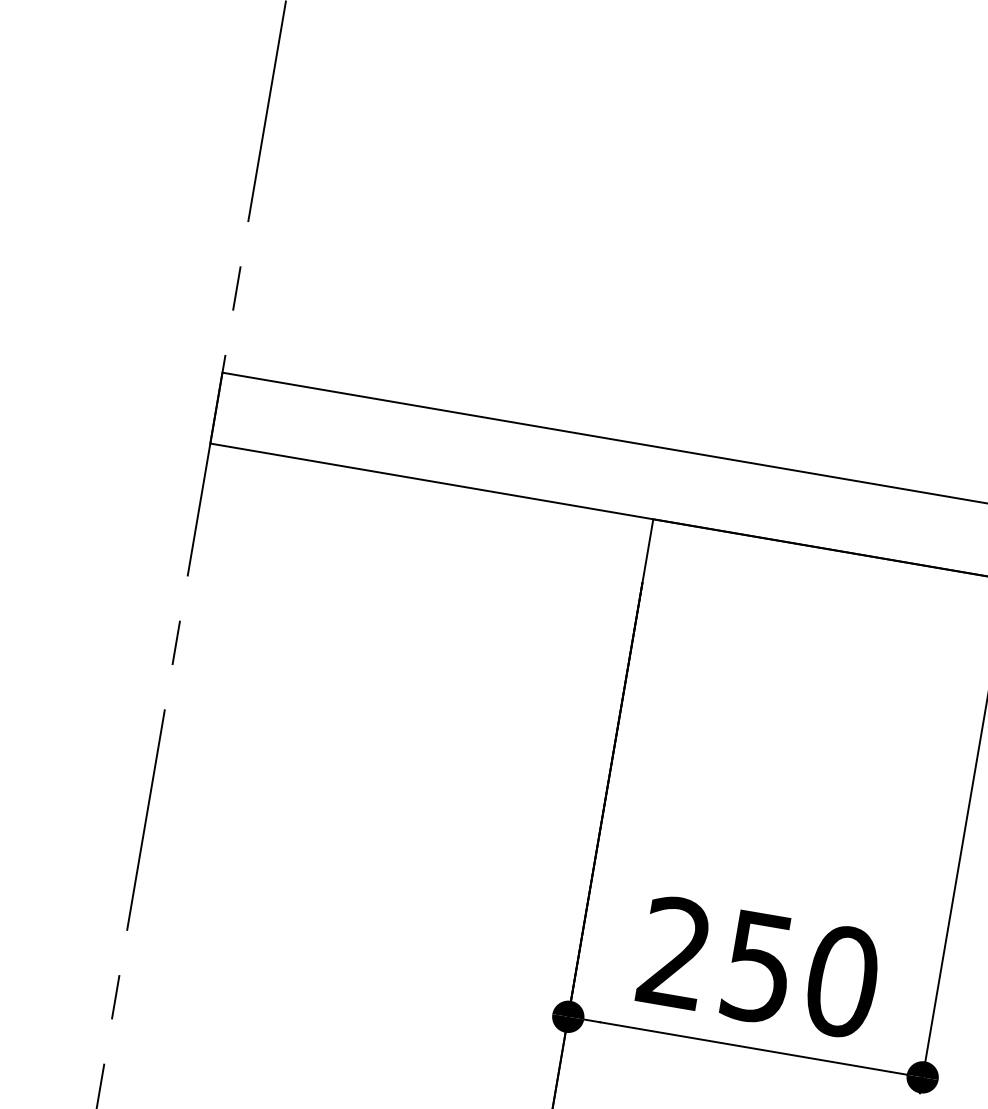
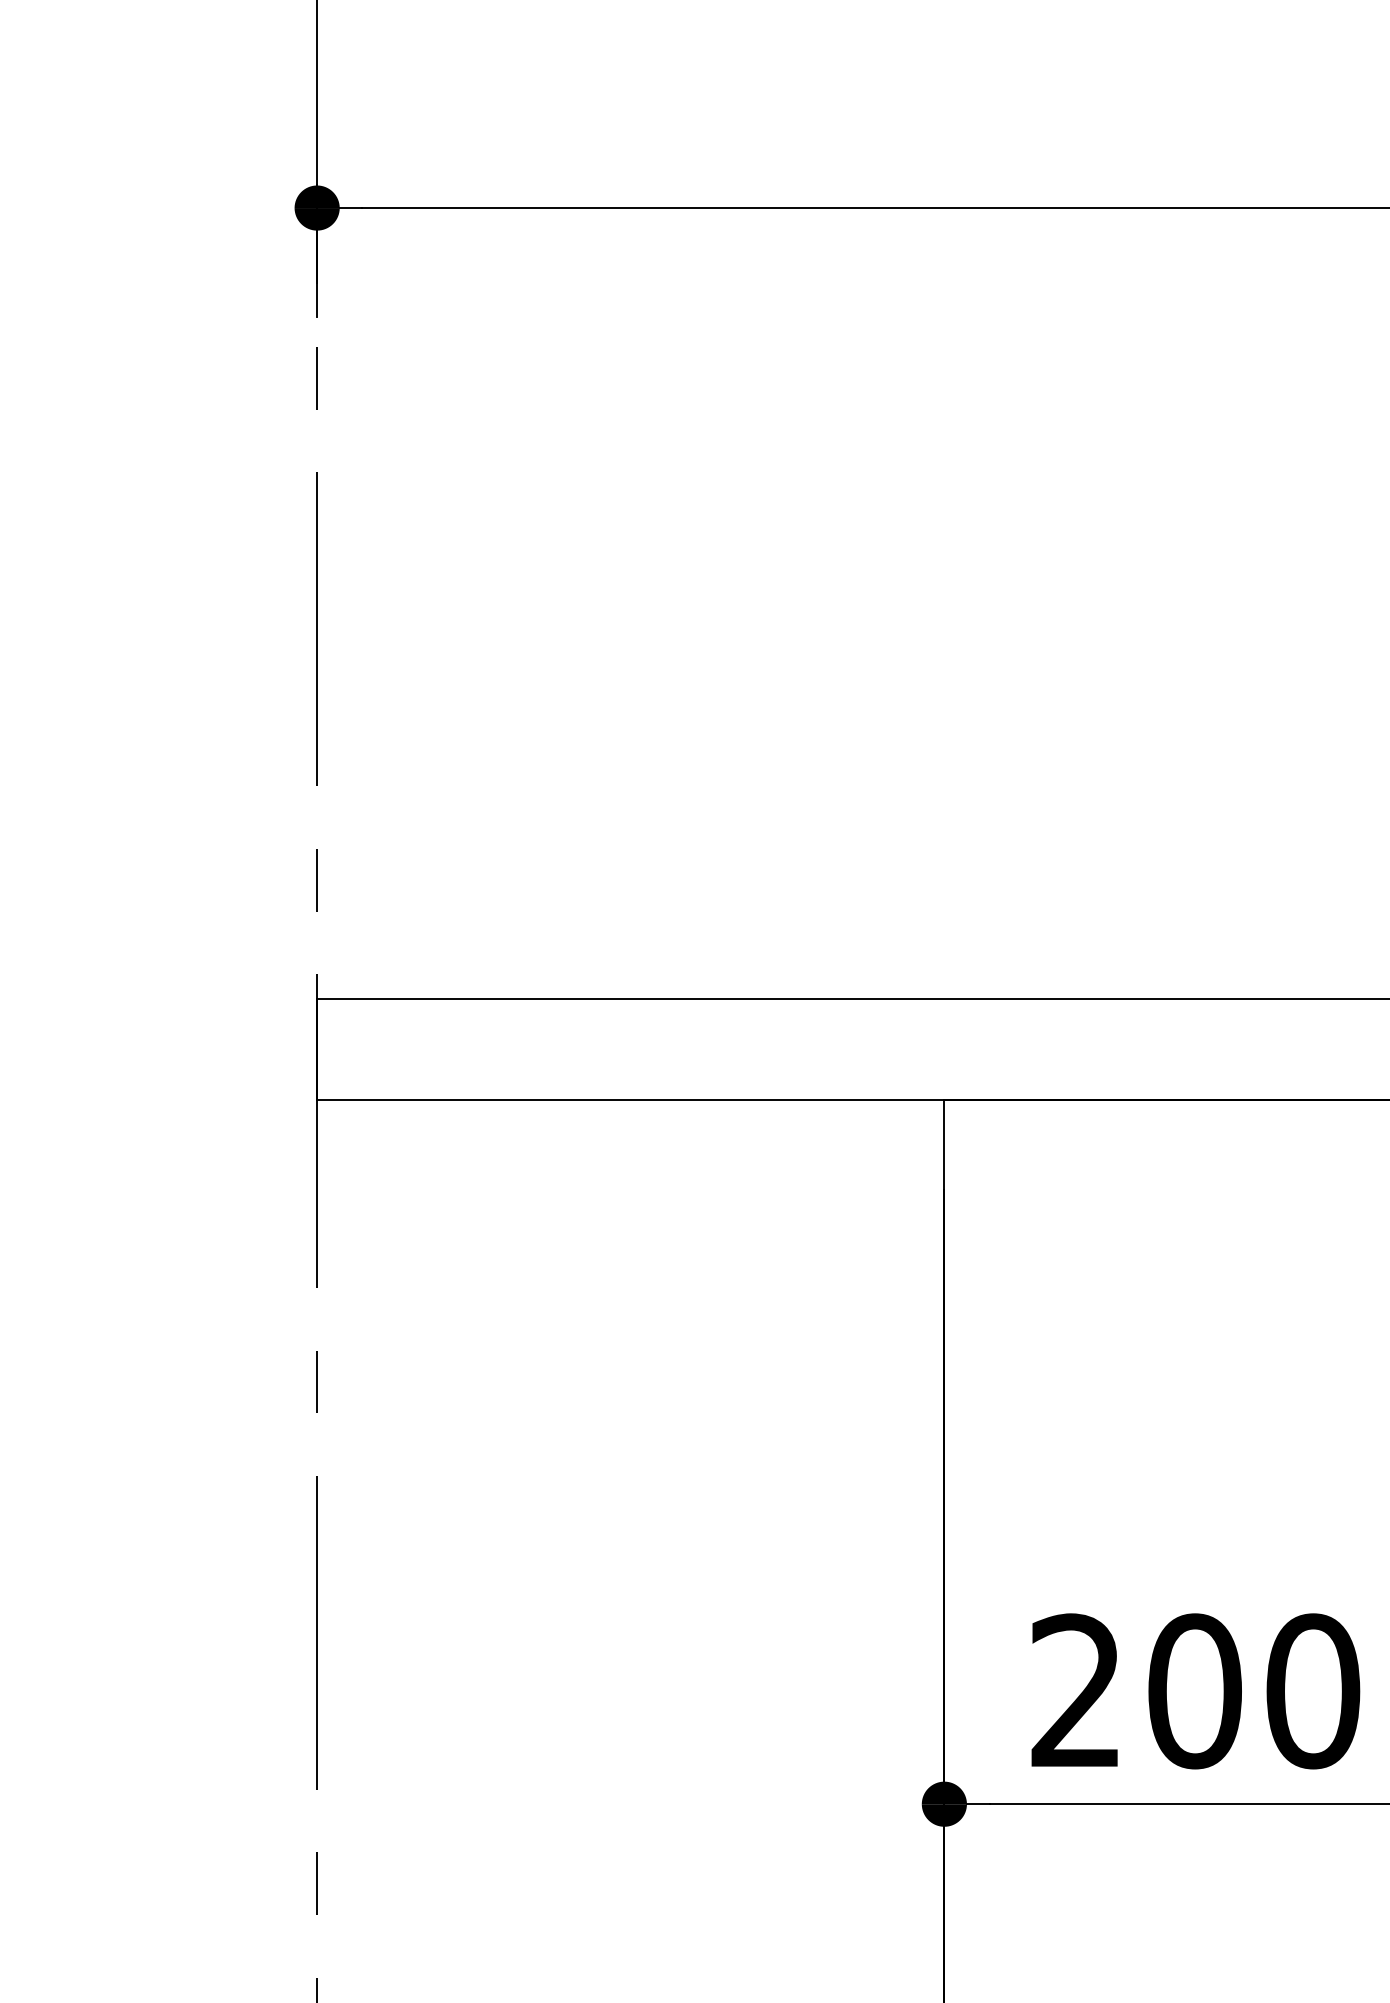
text: (758, 967) -> (1194, 1691), 250 -> 200

